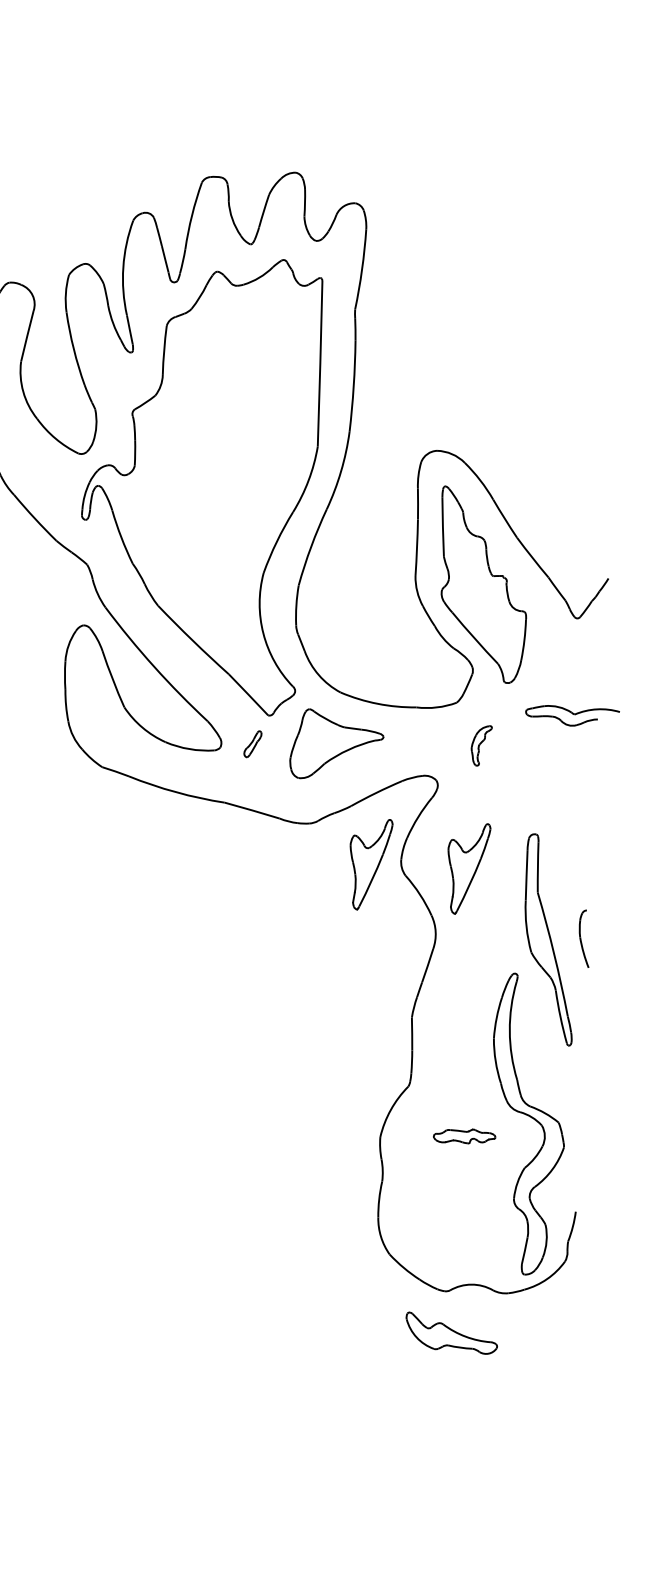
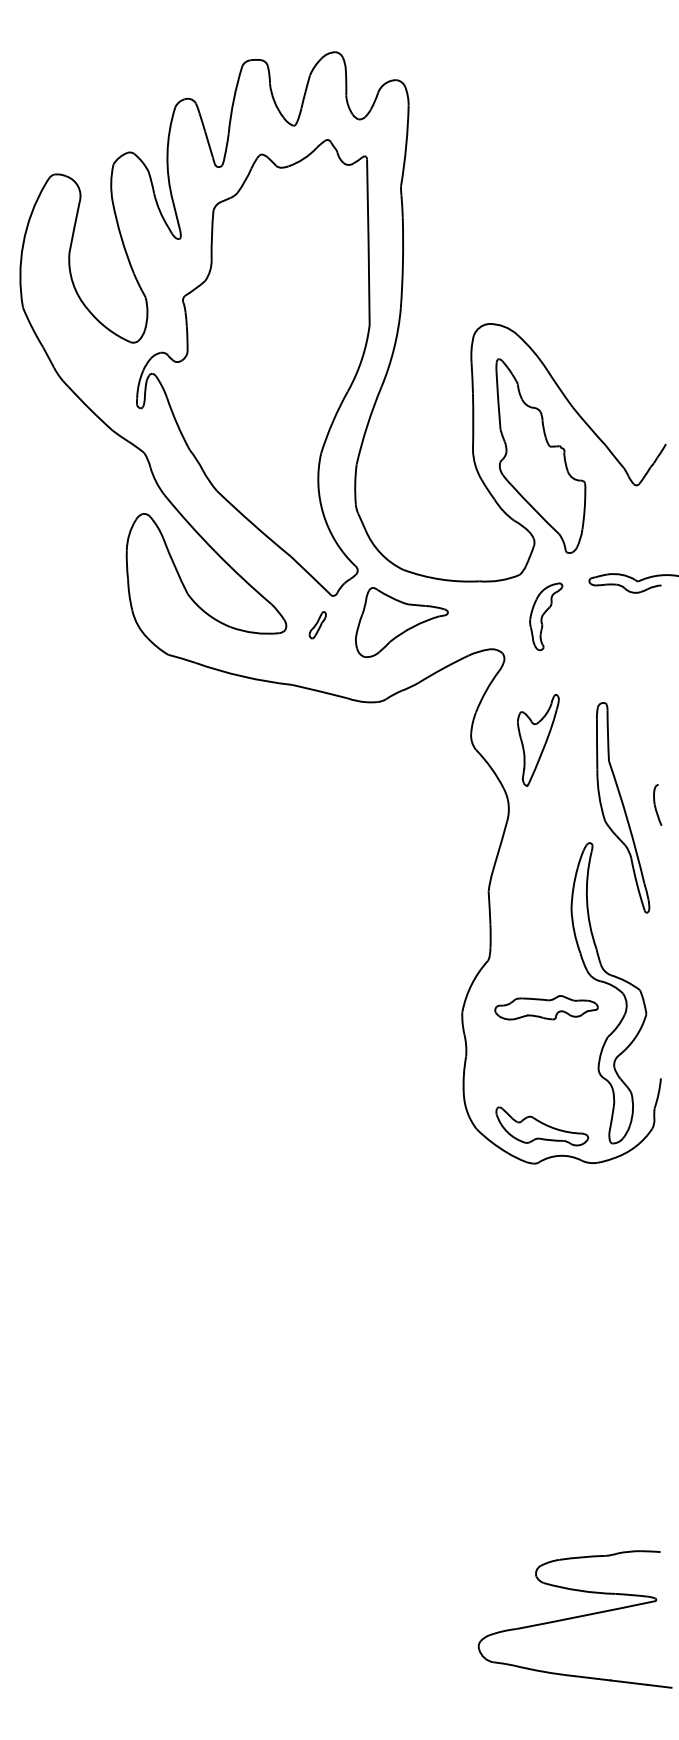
part: (481, 745) -> (546, 616), size x1.67
part: (370, 864) -> (440, 740), removed
part: (584, 938) -> (657, 804), size x0.71
part: (464, 1135) -> (546, 1007), size x1.67
part: (452, 1333) -> (542, 1126), moved

